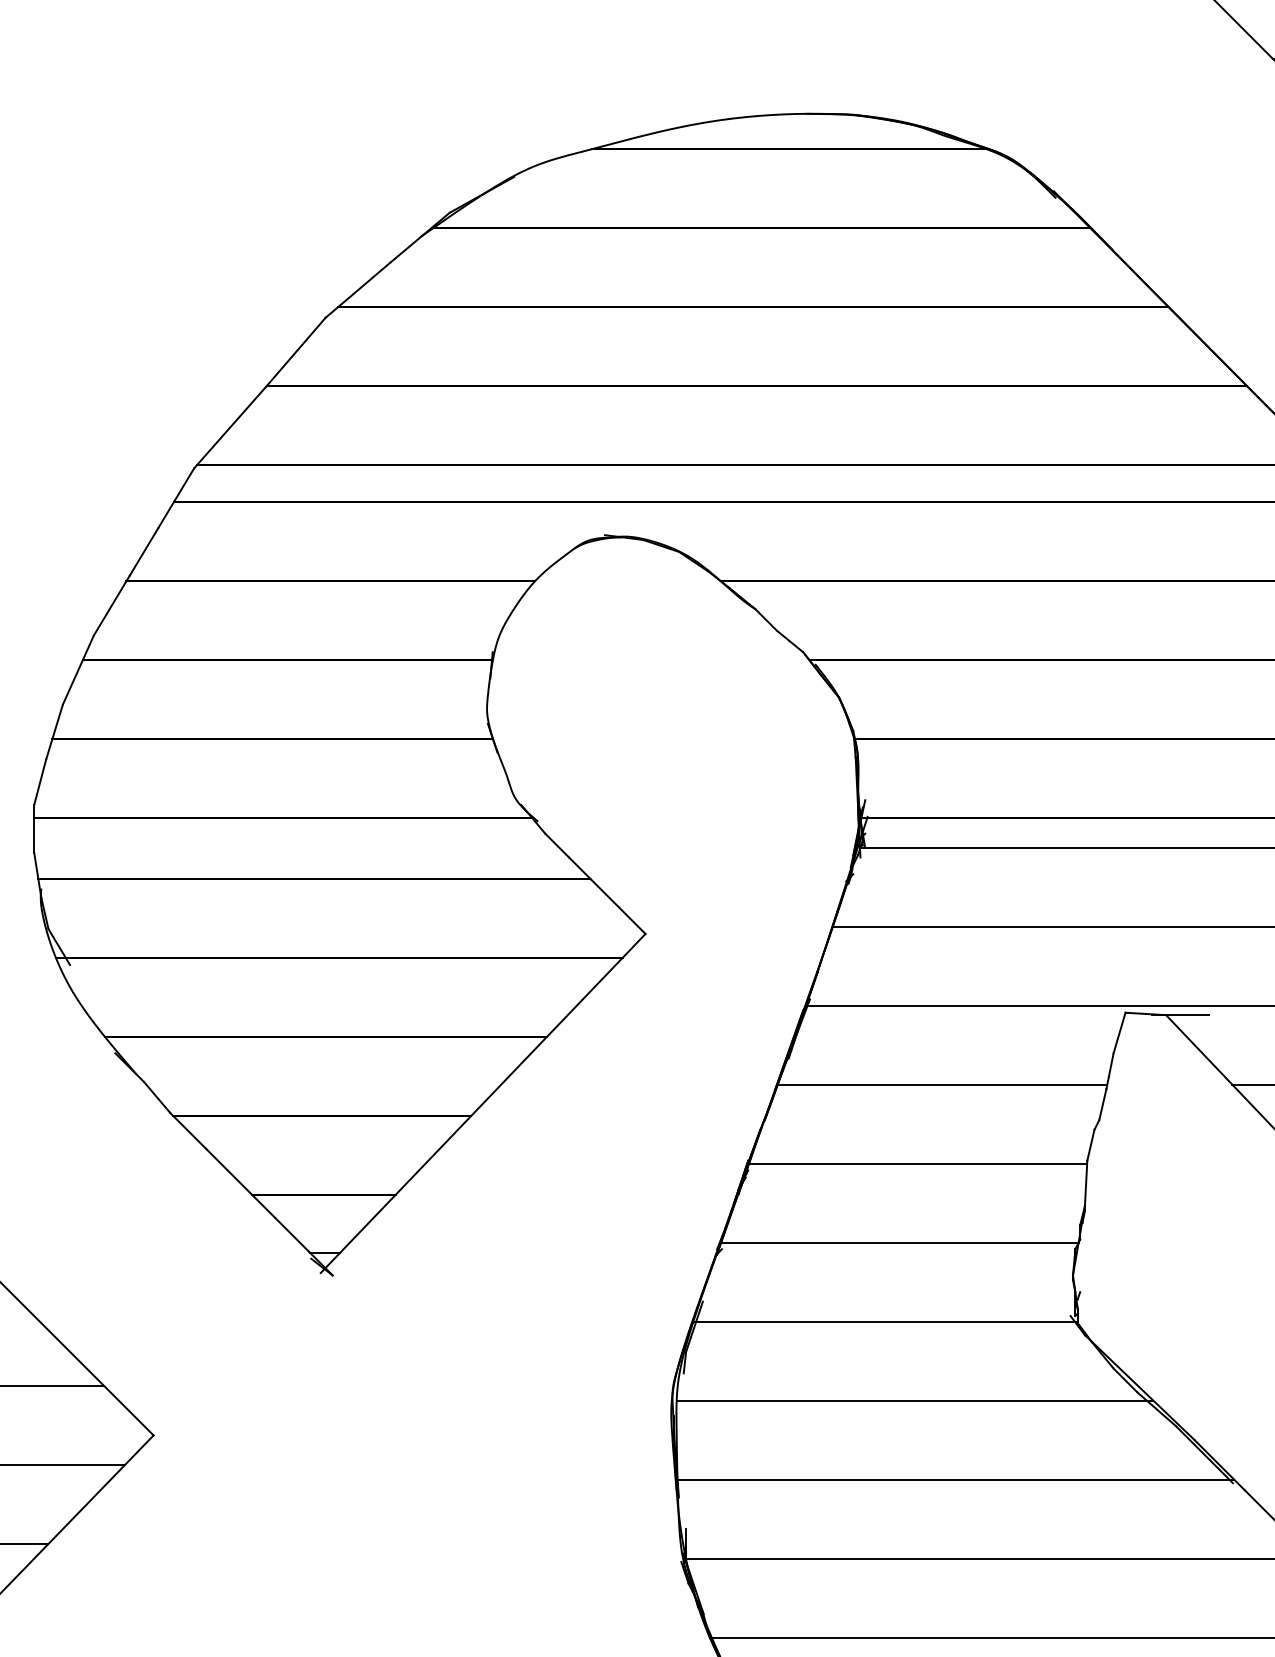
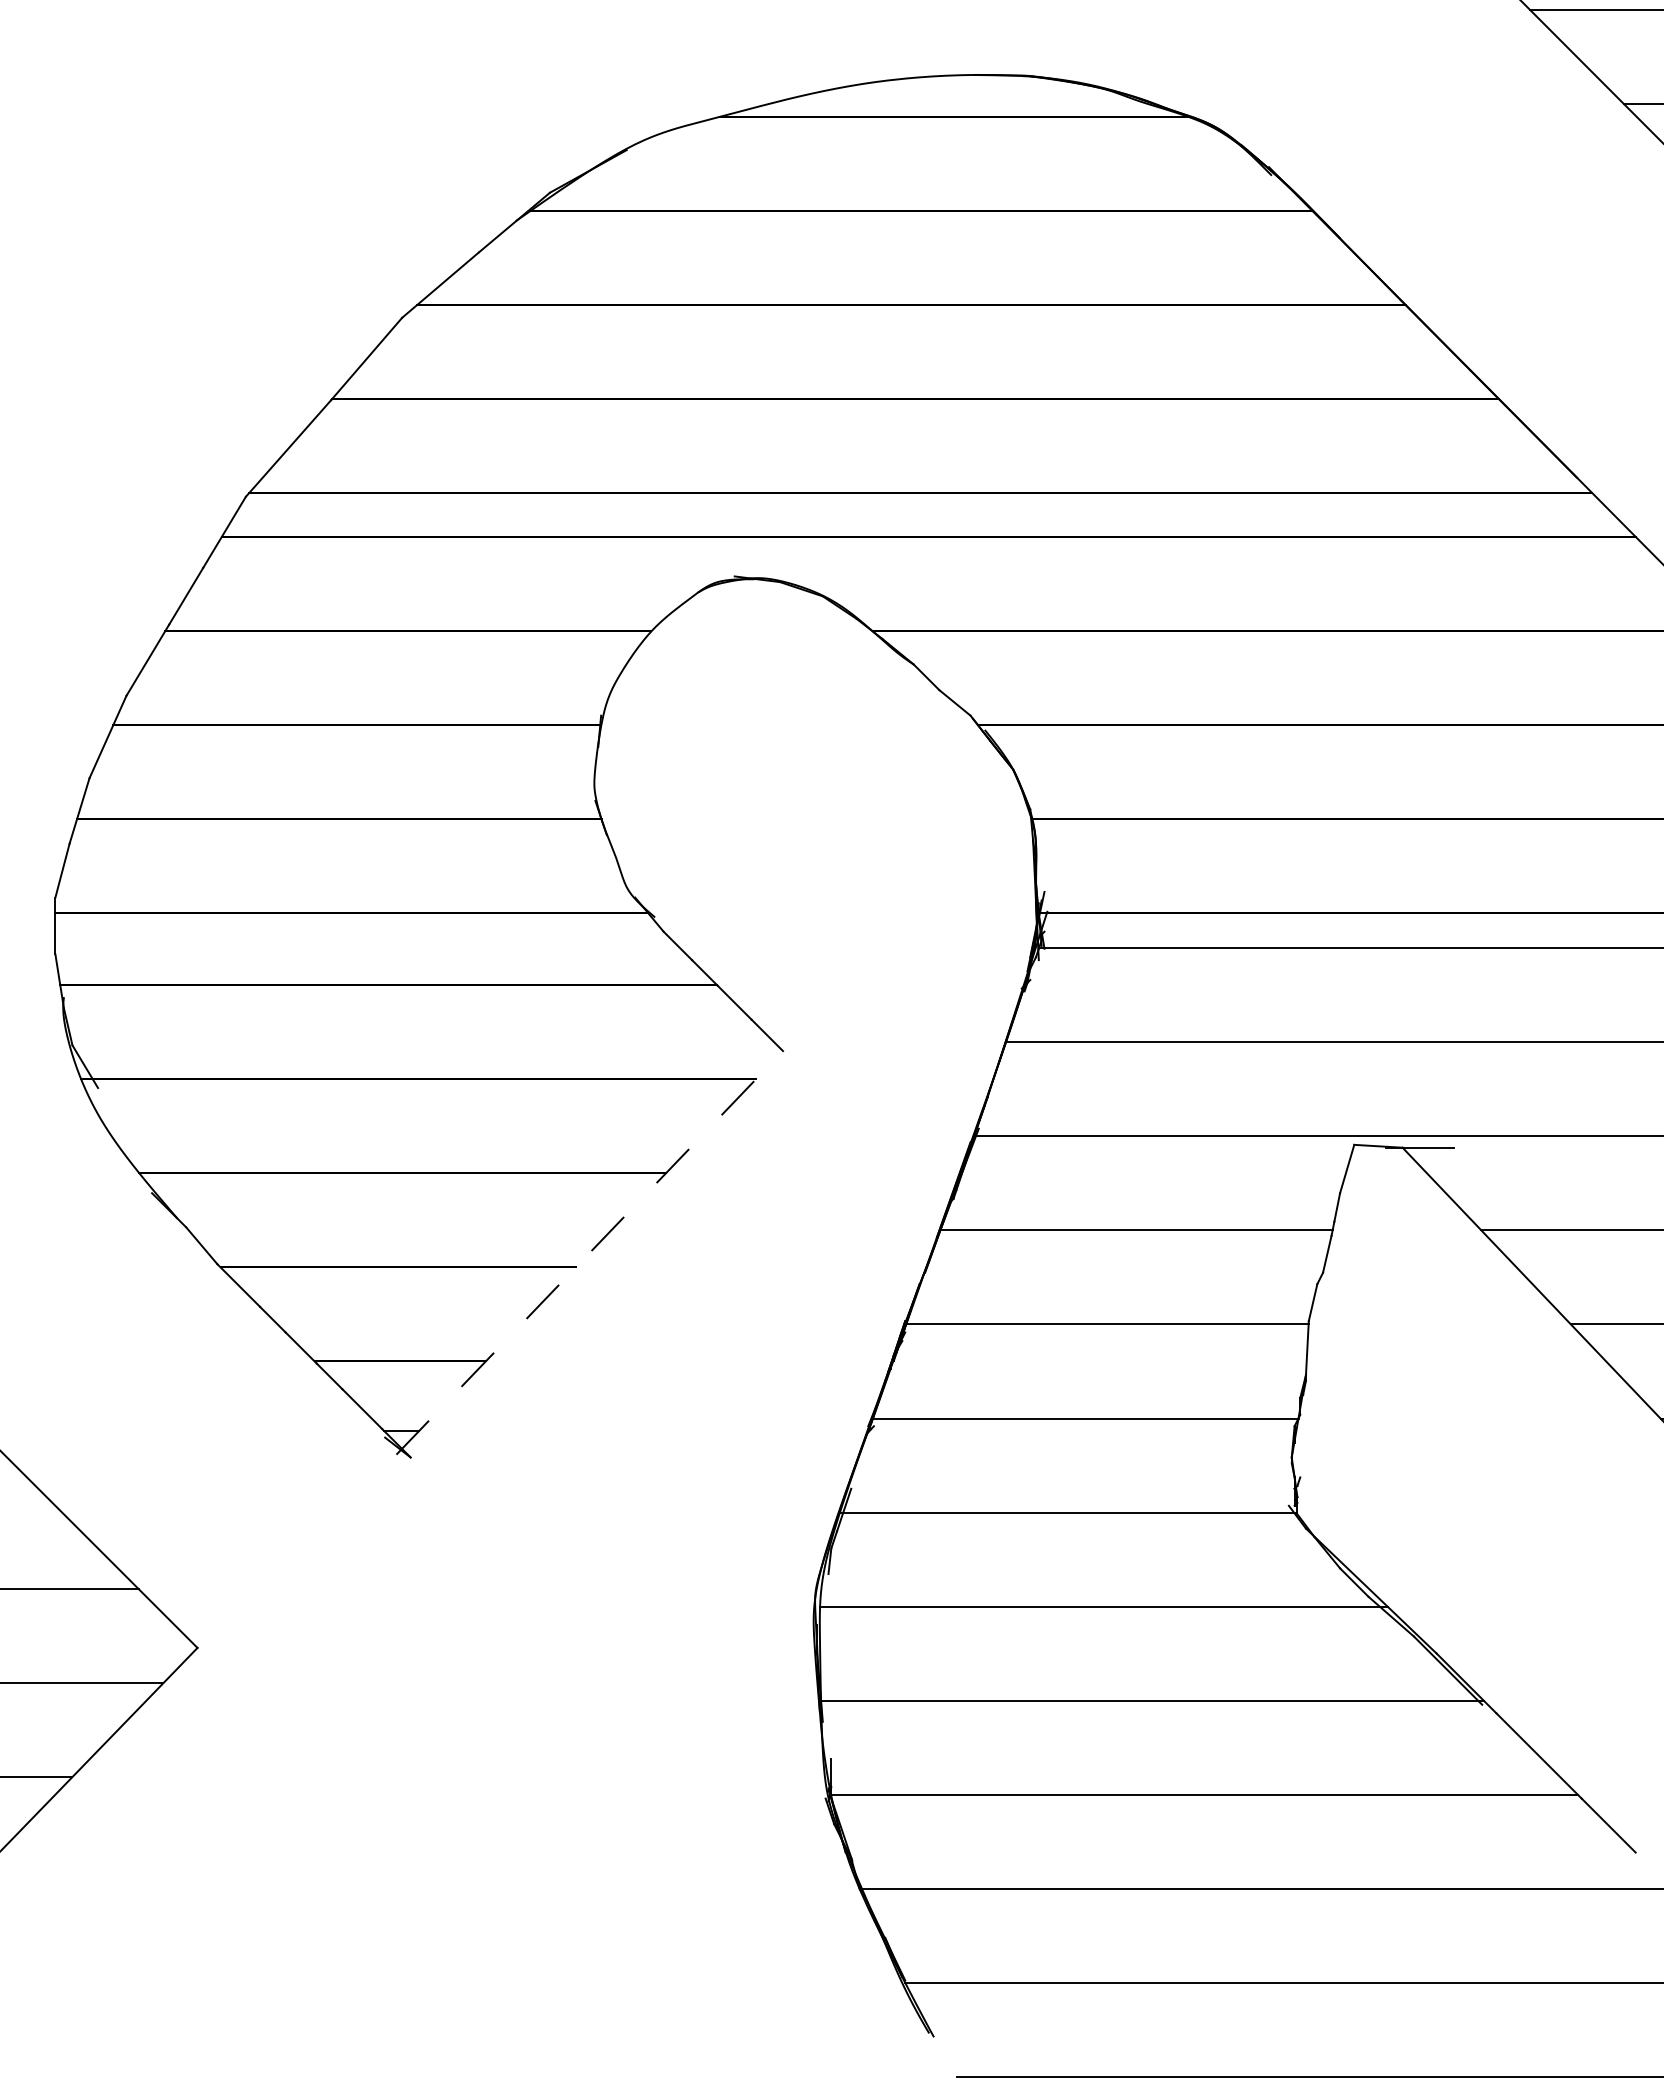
line: (483, 1103) -> (590, 1252), solid -> dashed

